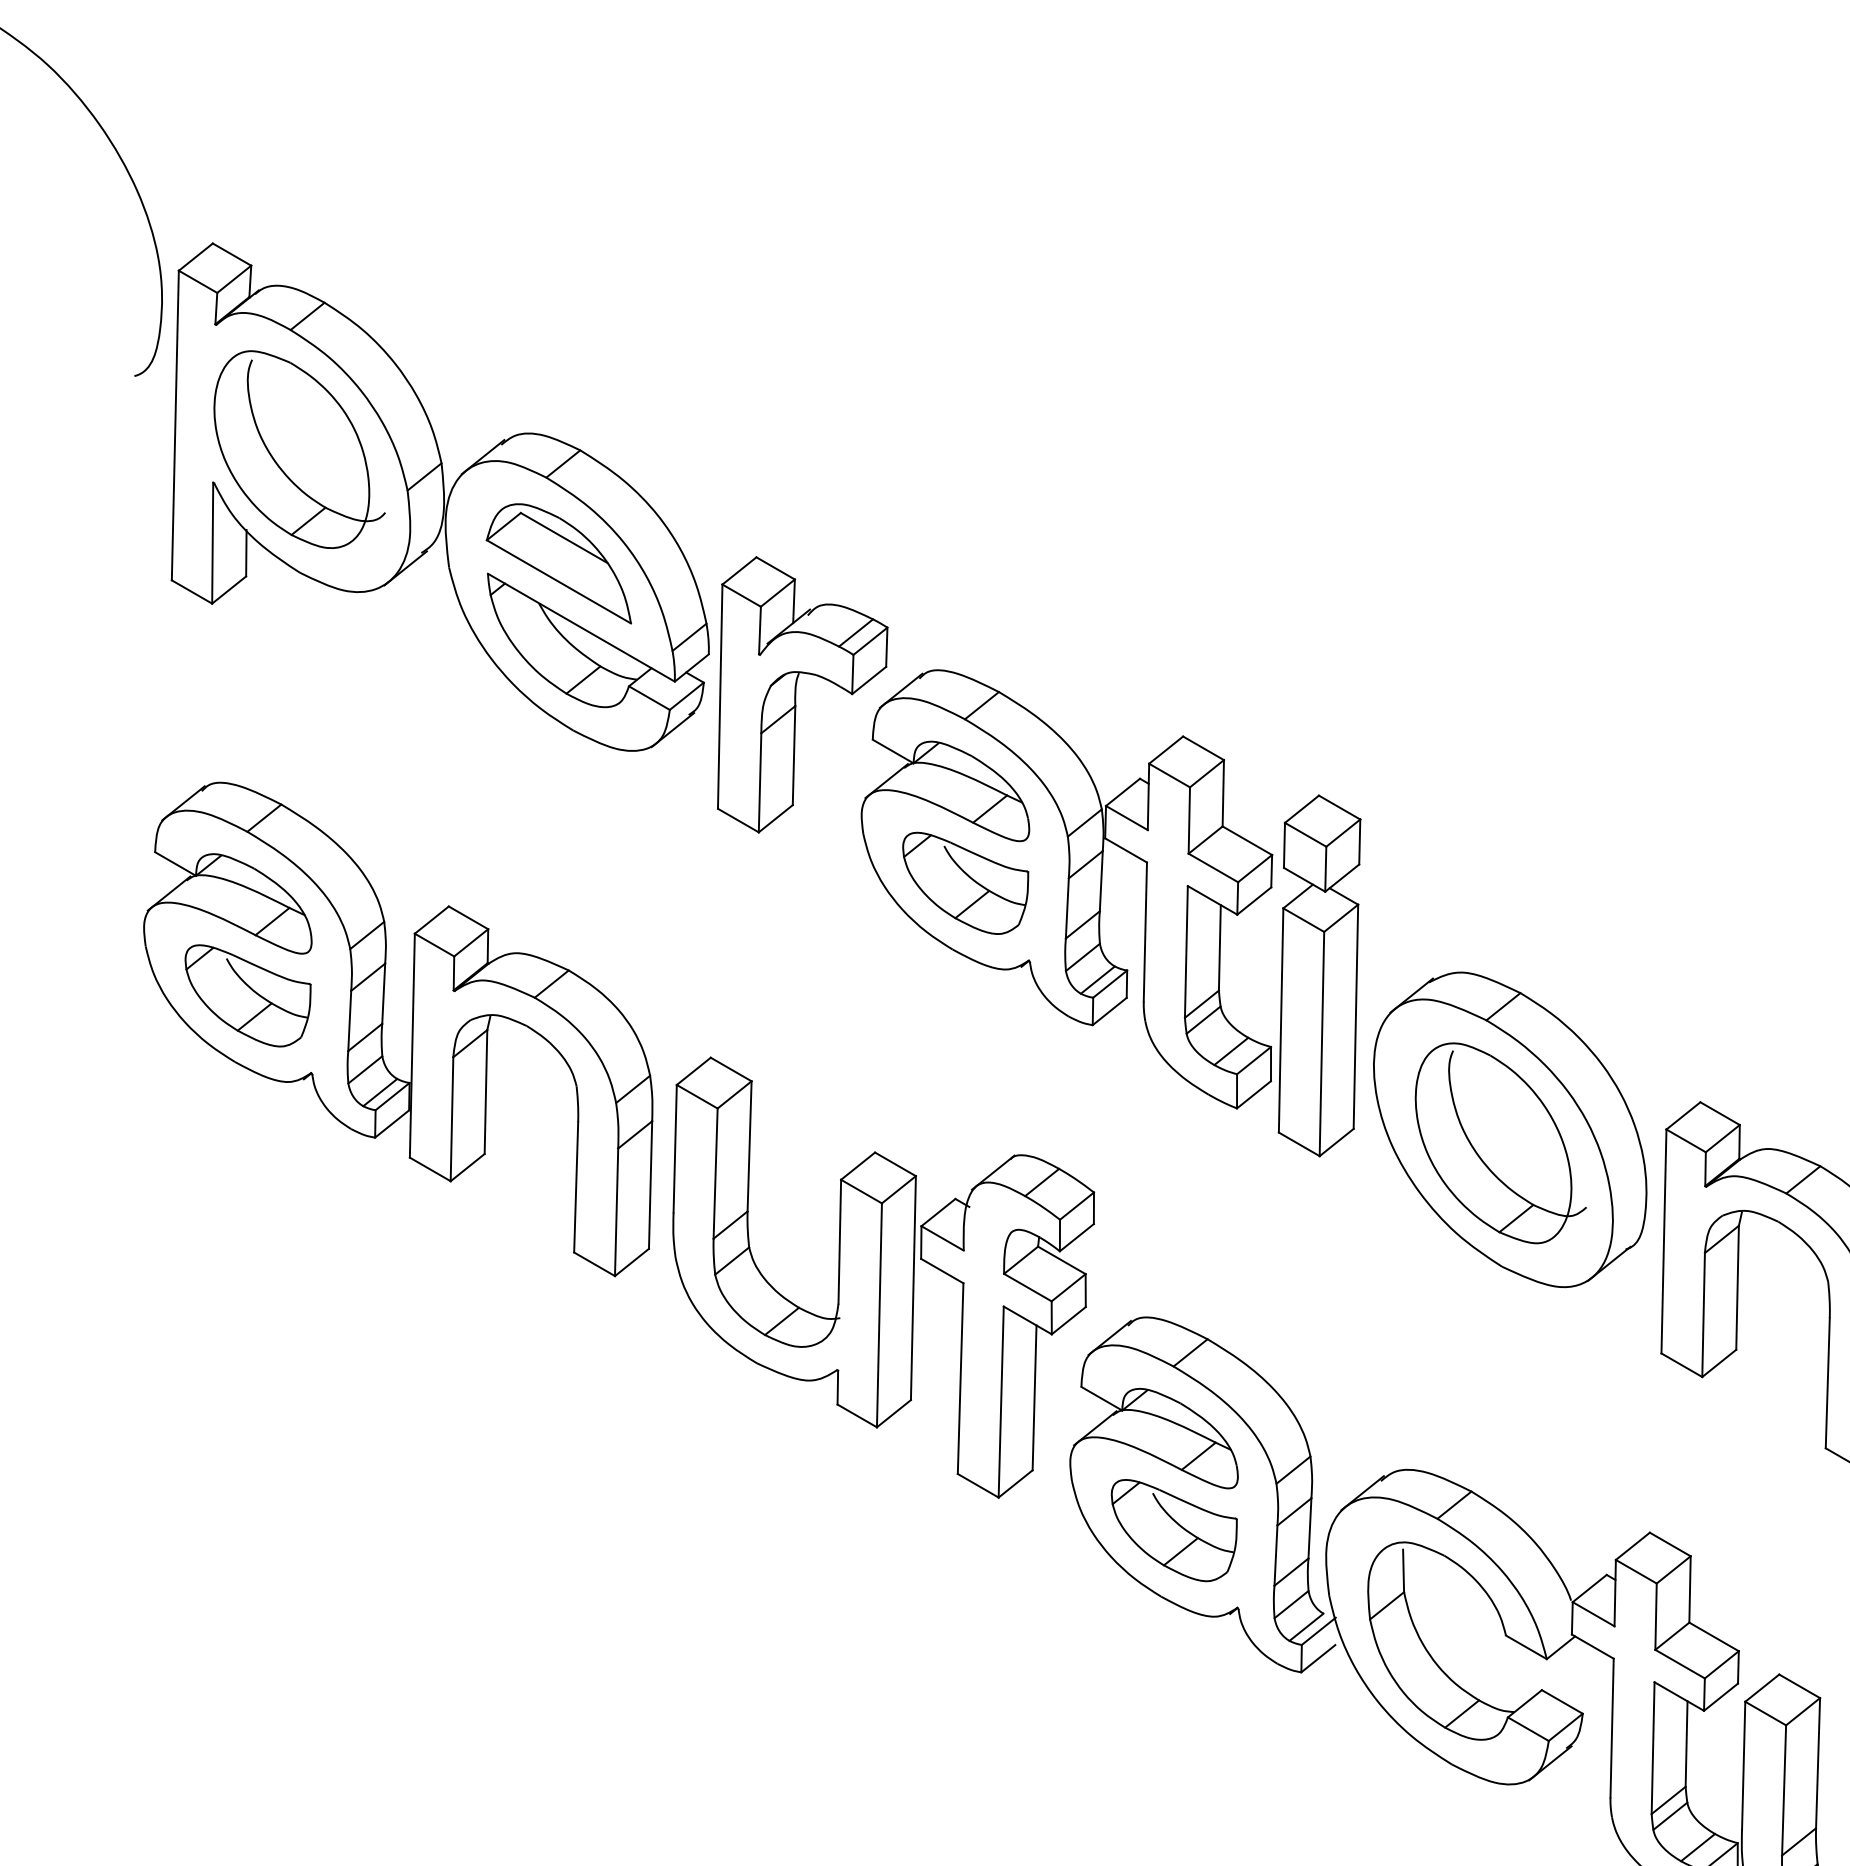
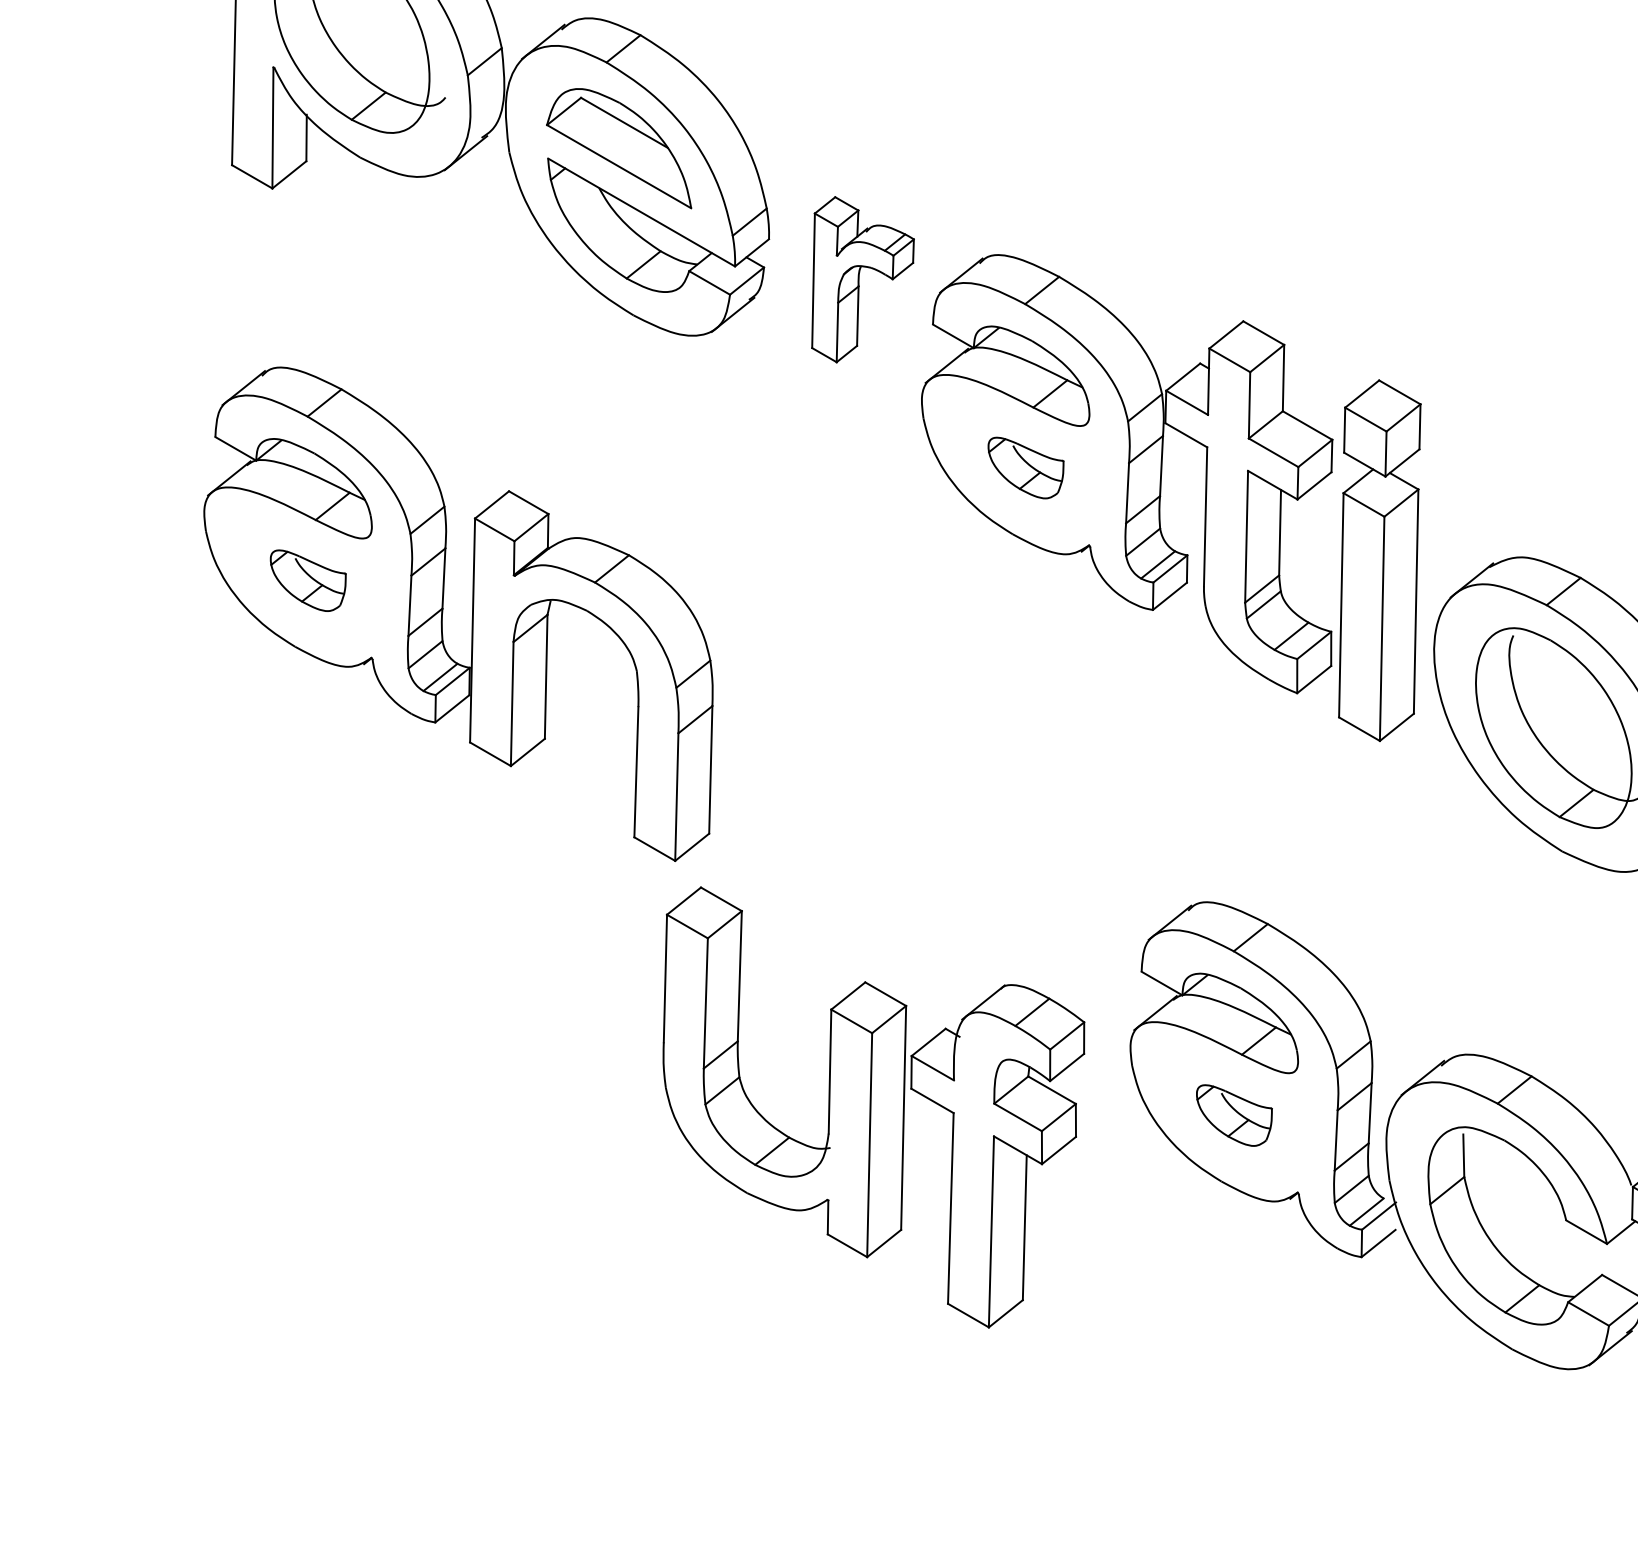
part: (802, 694) -> (862, 279), size x0.6
part: (965, 882) -> (1025, 467), size x0.6
part: (247, 995) -> (307, 580), size x0.6
part: (883, 1277) -> (873, 1107), moved
part: (1173, 1530) -> (1233, 1115), size x0.6

